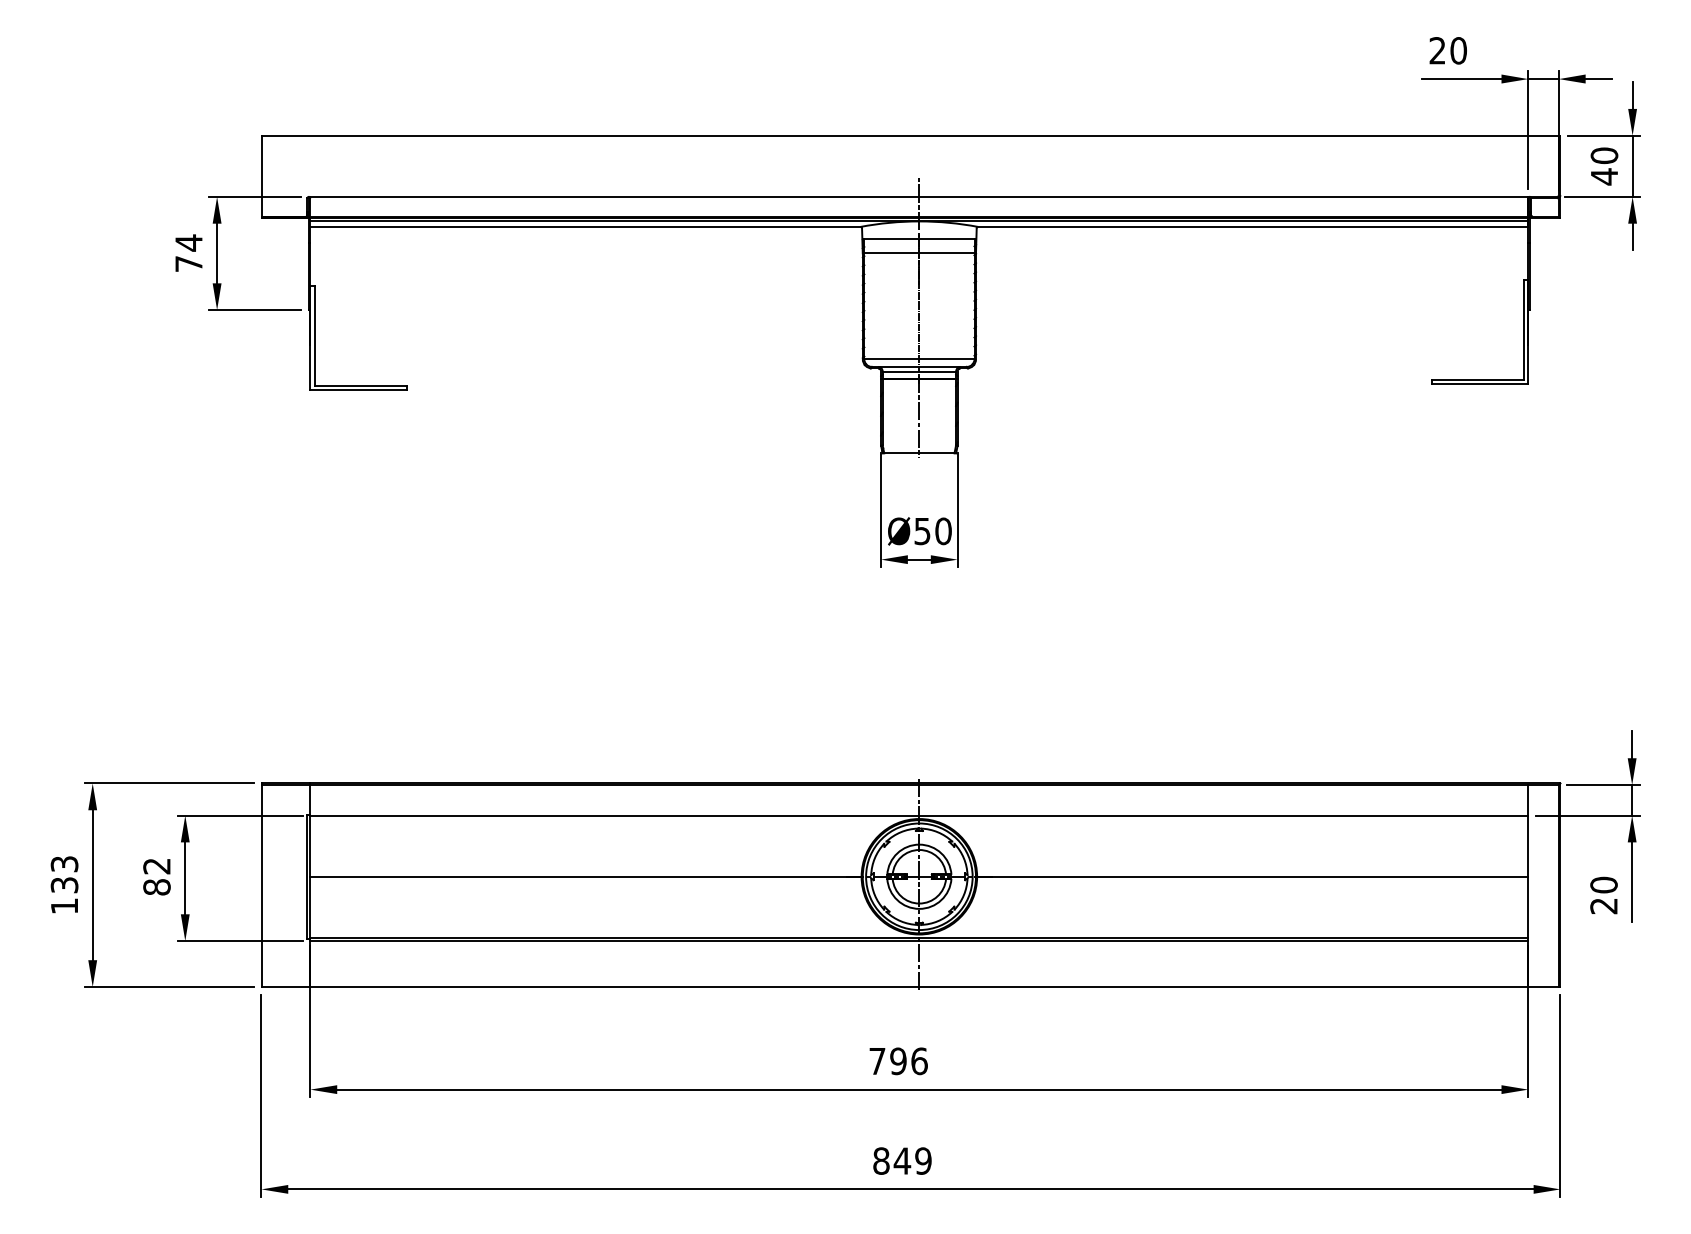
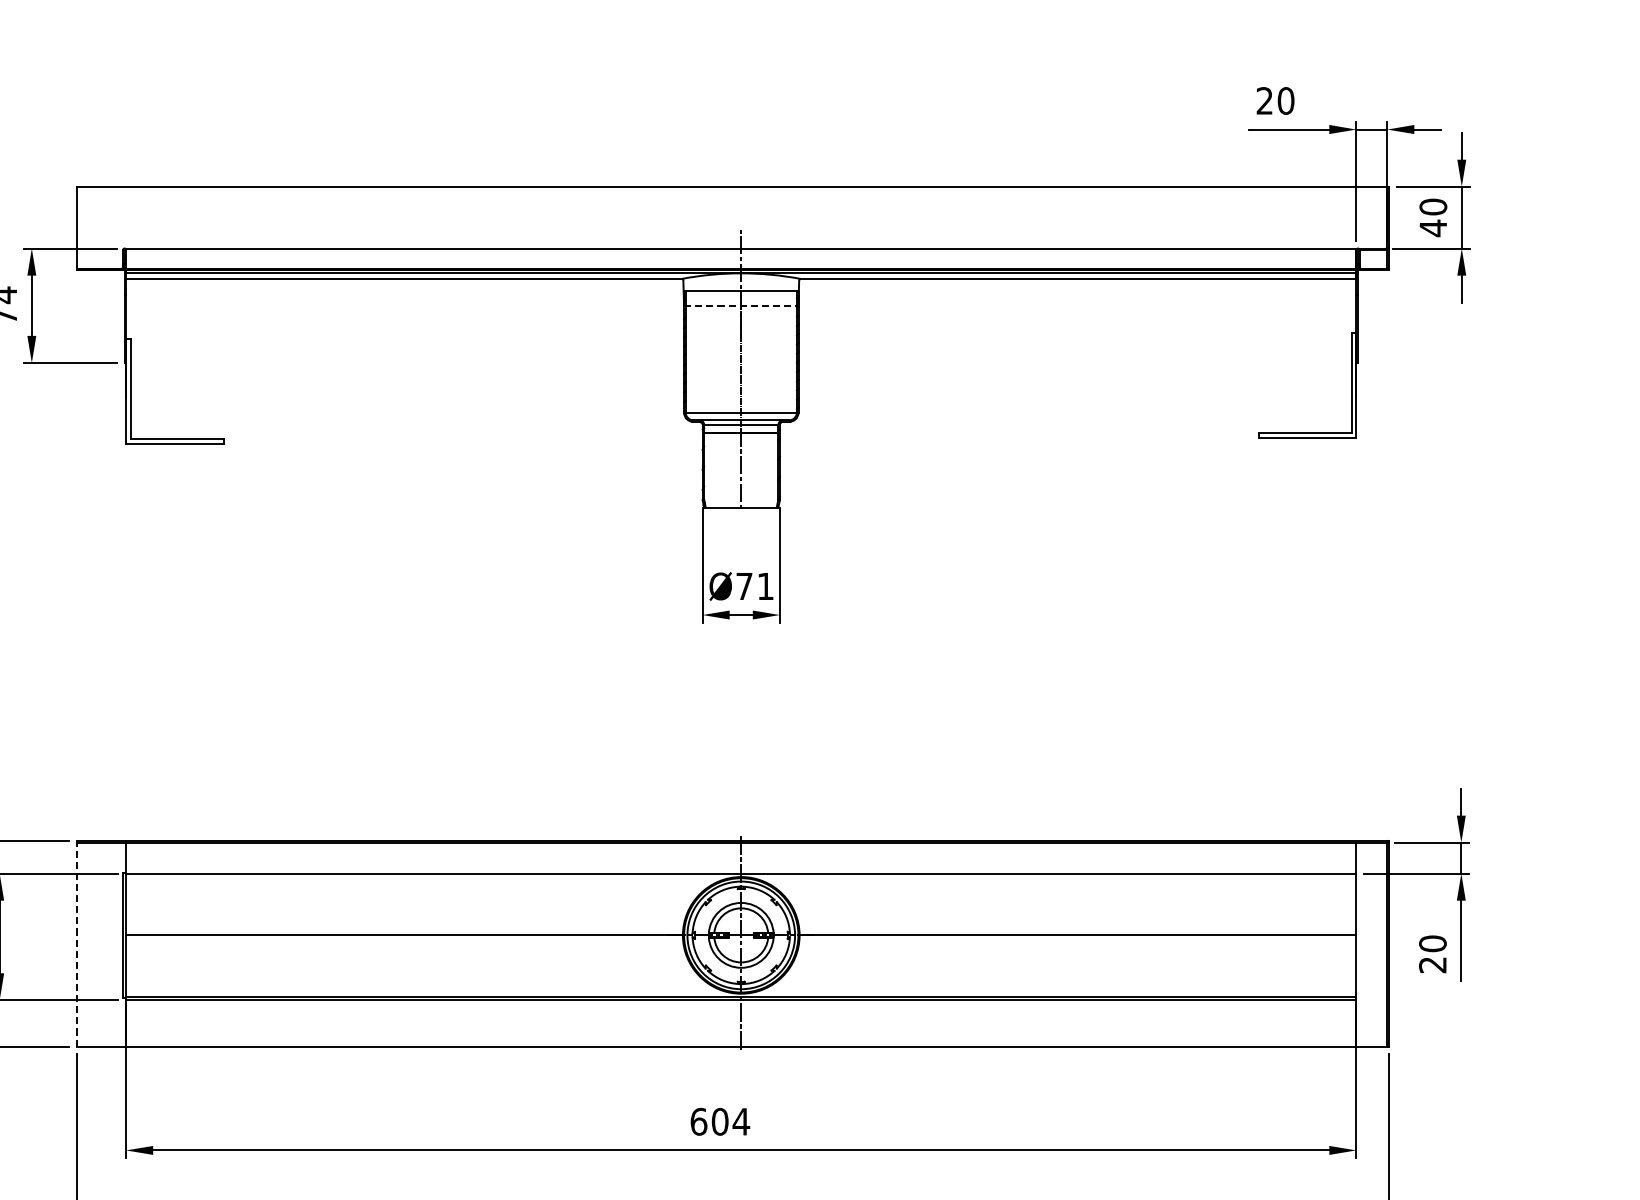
line: (919, 253) -> (741, 305), solid -> dashed
text: (932, 531) -> (754, 586), Ø50 -> Ø71
line: (261, 885) -> (76, 944), solid -> dashed
text: (898, 1061) -> (720, 1122), 796 -> 604

